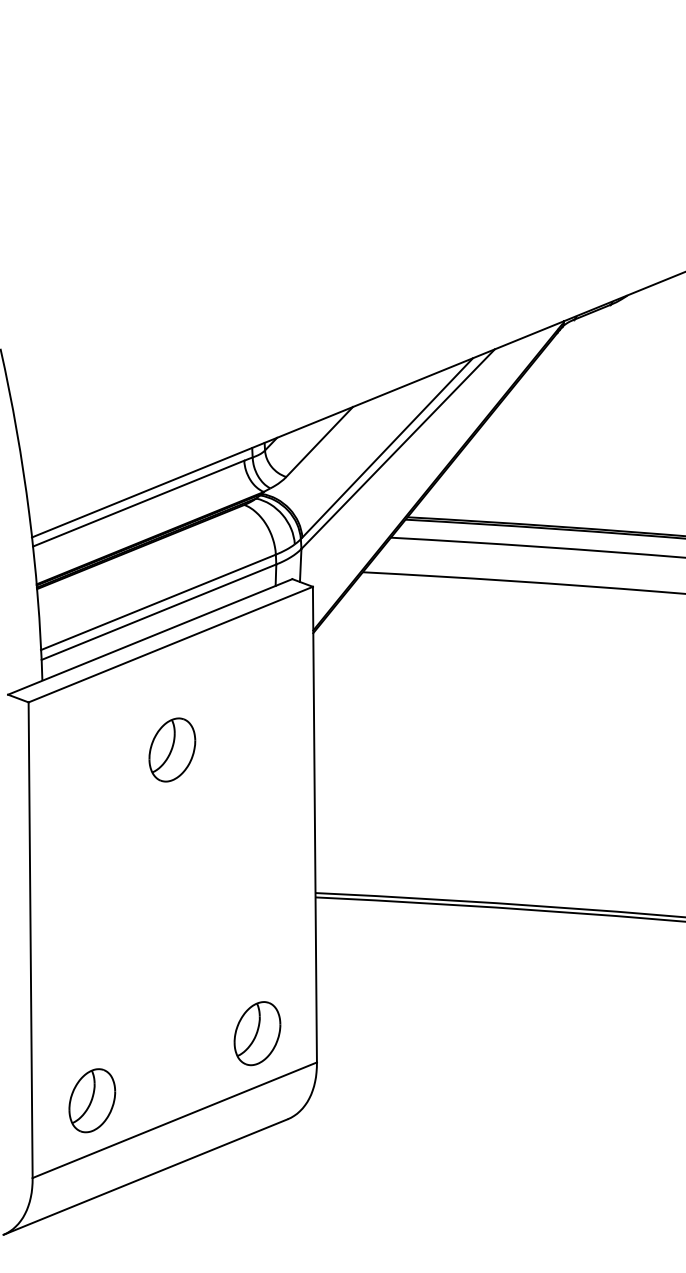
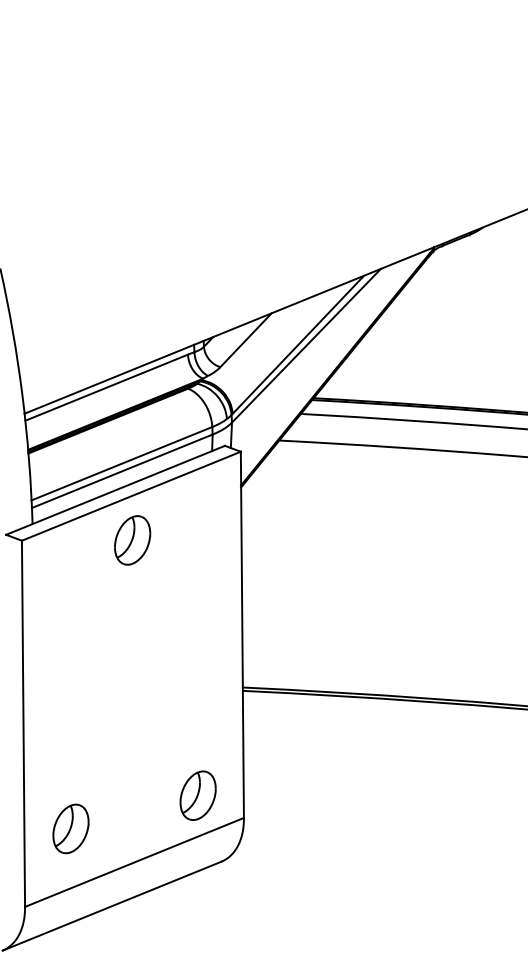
part: (172, 749) -> (132, 540), moved
part: (92, 1100) -> (71, 828), moved

